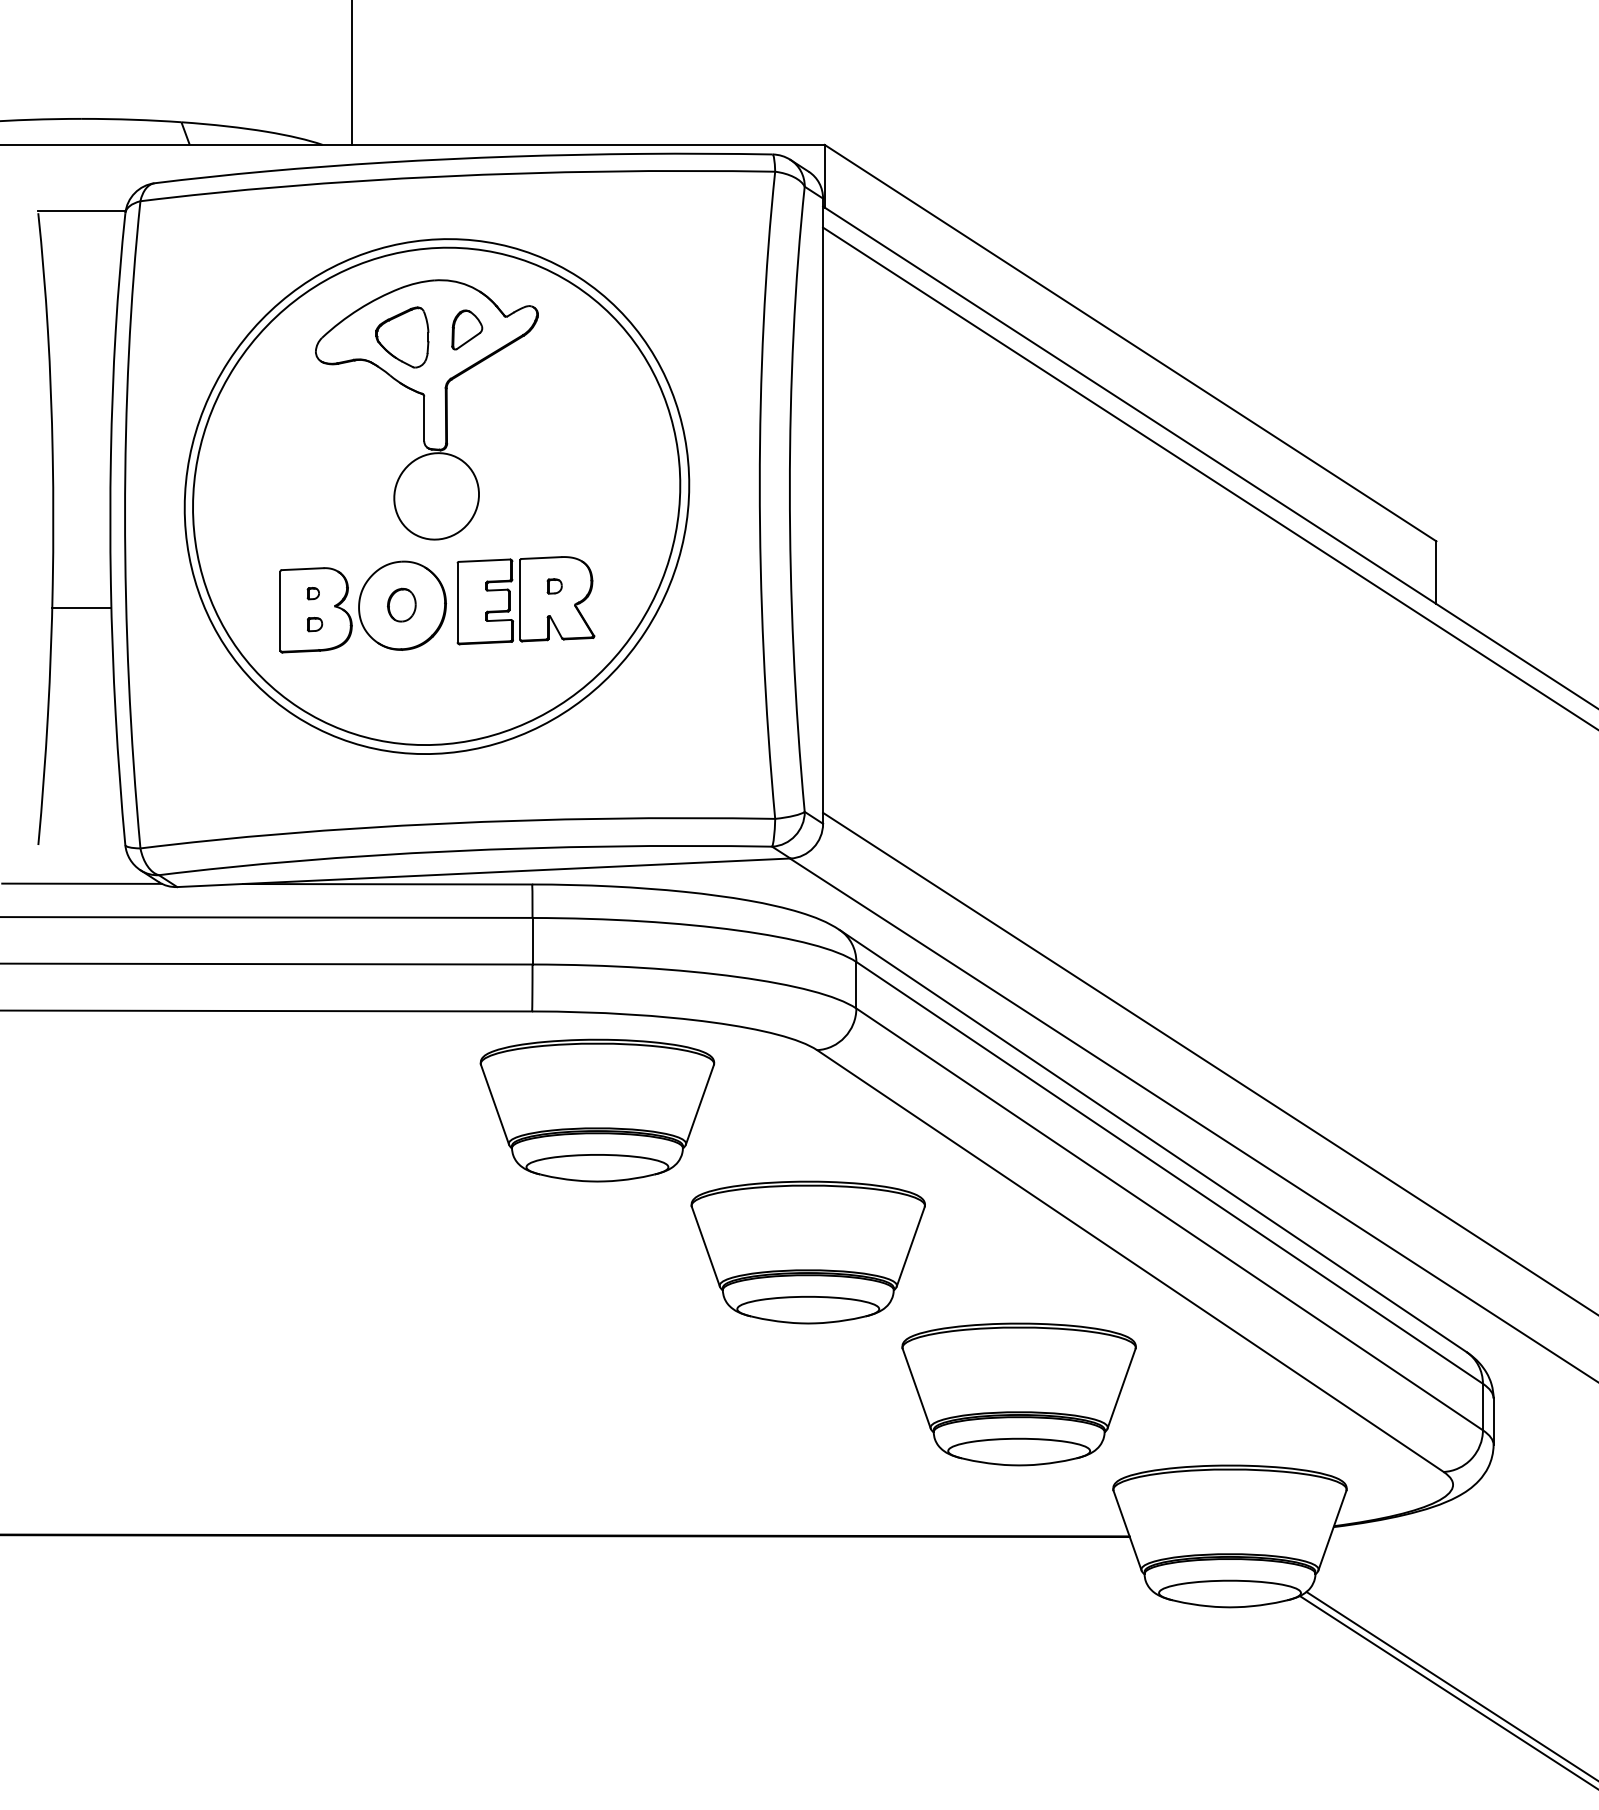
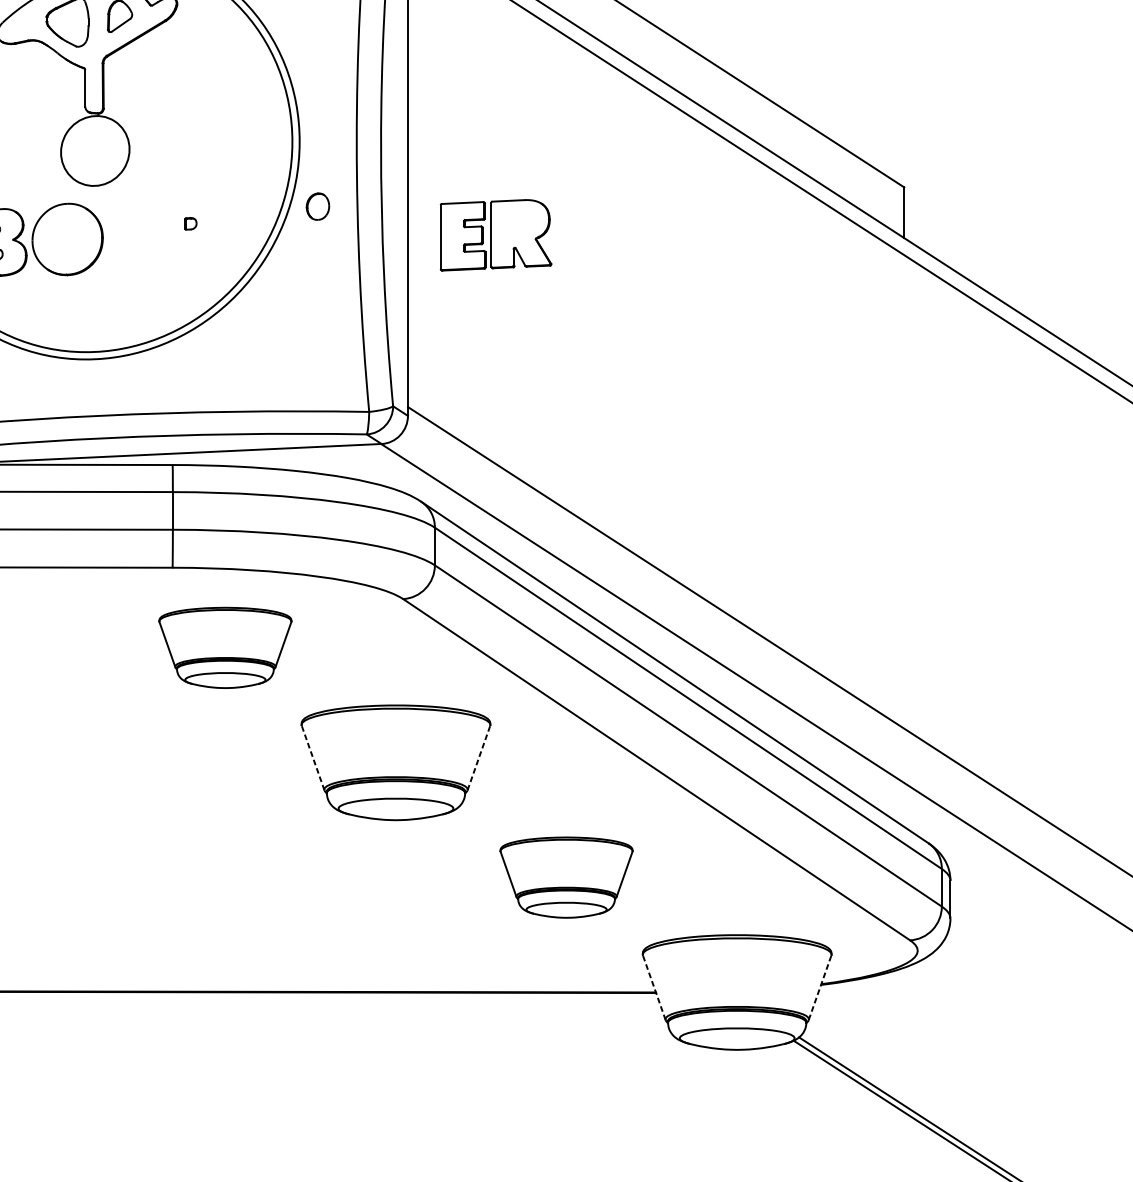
part: (525, 600) -> (495, 235), moved
part: (401, 604) -> (317, 206), moved
part: (597, 1110) -> (225, 647), size x0.7
line: (705, 1246) -> (312, 757), solid -> dashed
line: (910, 1246) -> (478, 757), solid -> dashed
part: (1018, 1394) -> (566, 877), size x0.7
line: (1127, 1530) -> (654, 987), solid -> dashed
line: (1332, 1530) -> (820, 987), solid -> dashed

